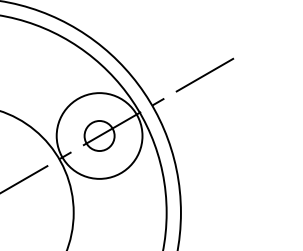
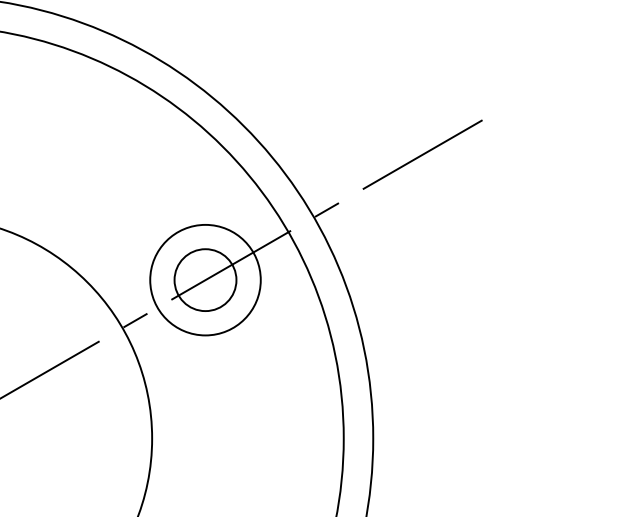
circle: (99, 135) -> (205, 279), size x0.62

